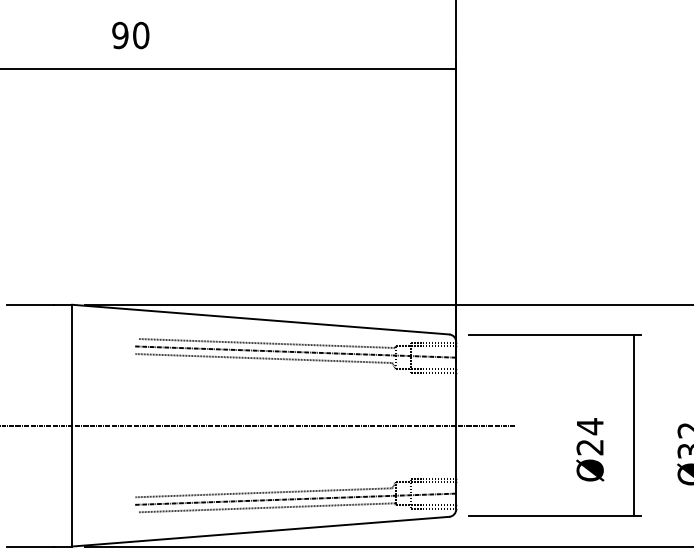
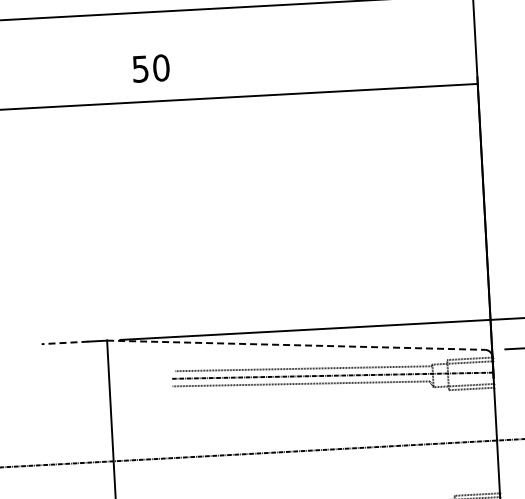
text: (120, 34) -> (140, 68), 90 -> 50
line: (29, 304) -> (64, 342), solid -> dashed
line: (261, 319) -> (296, 345), solid -> dashed

